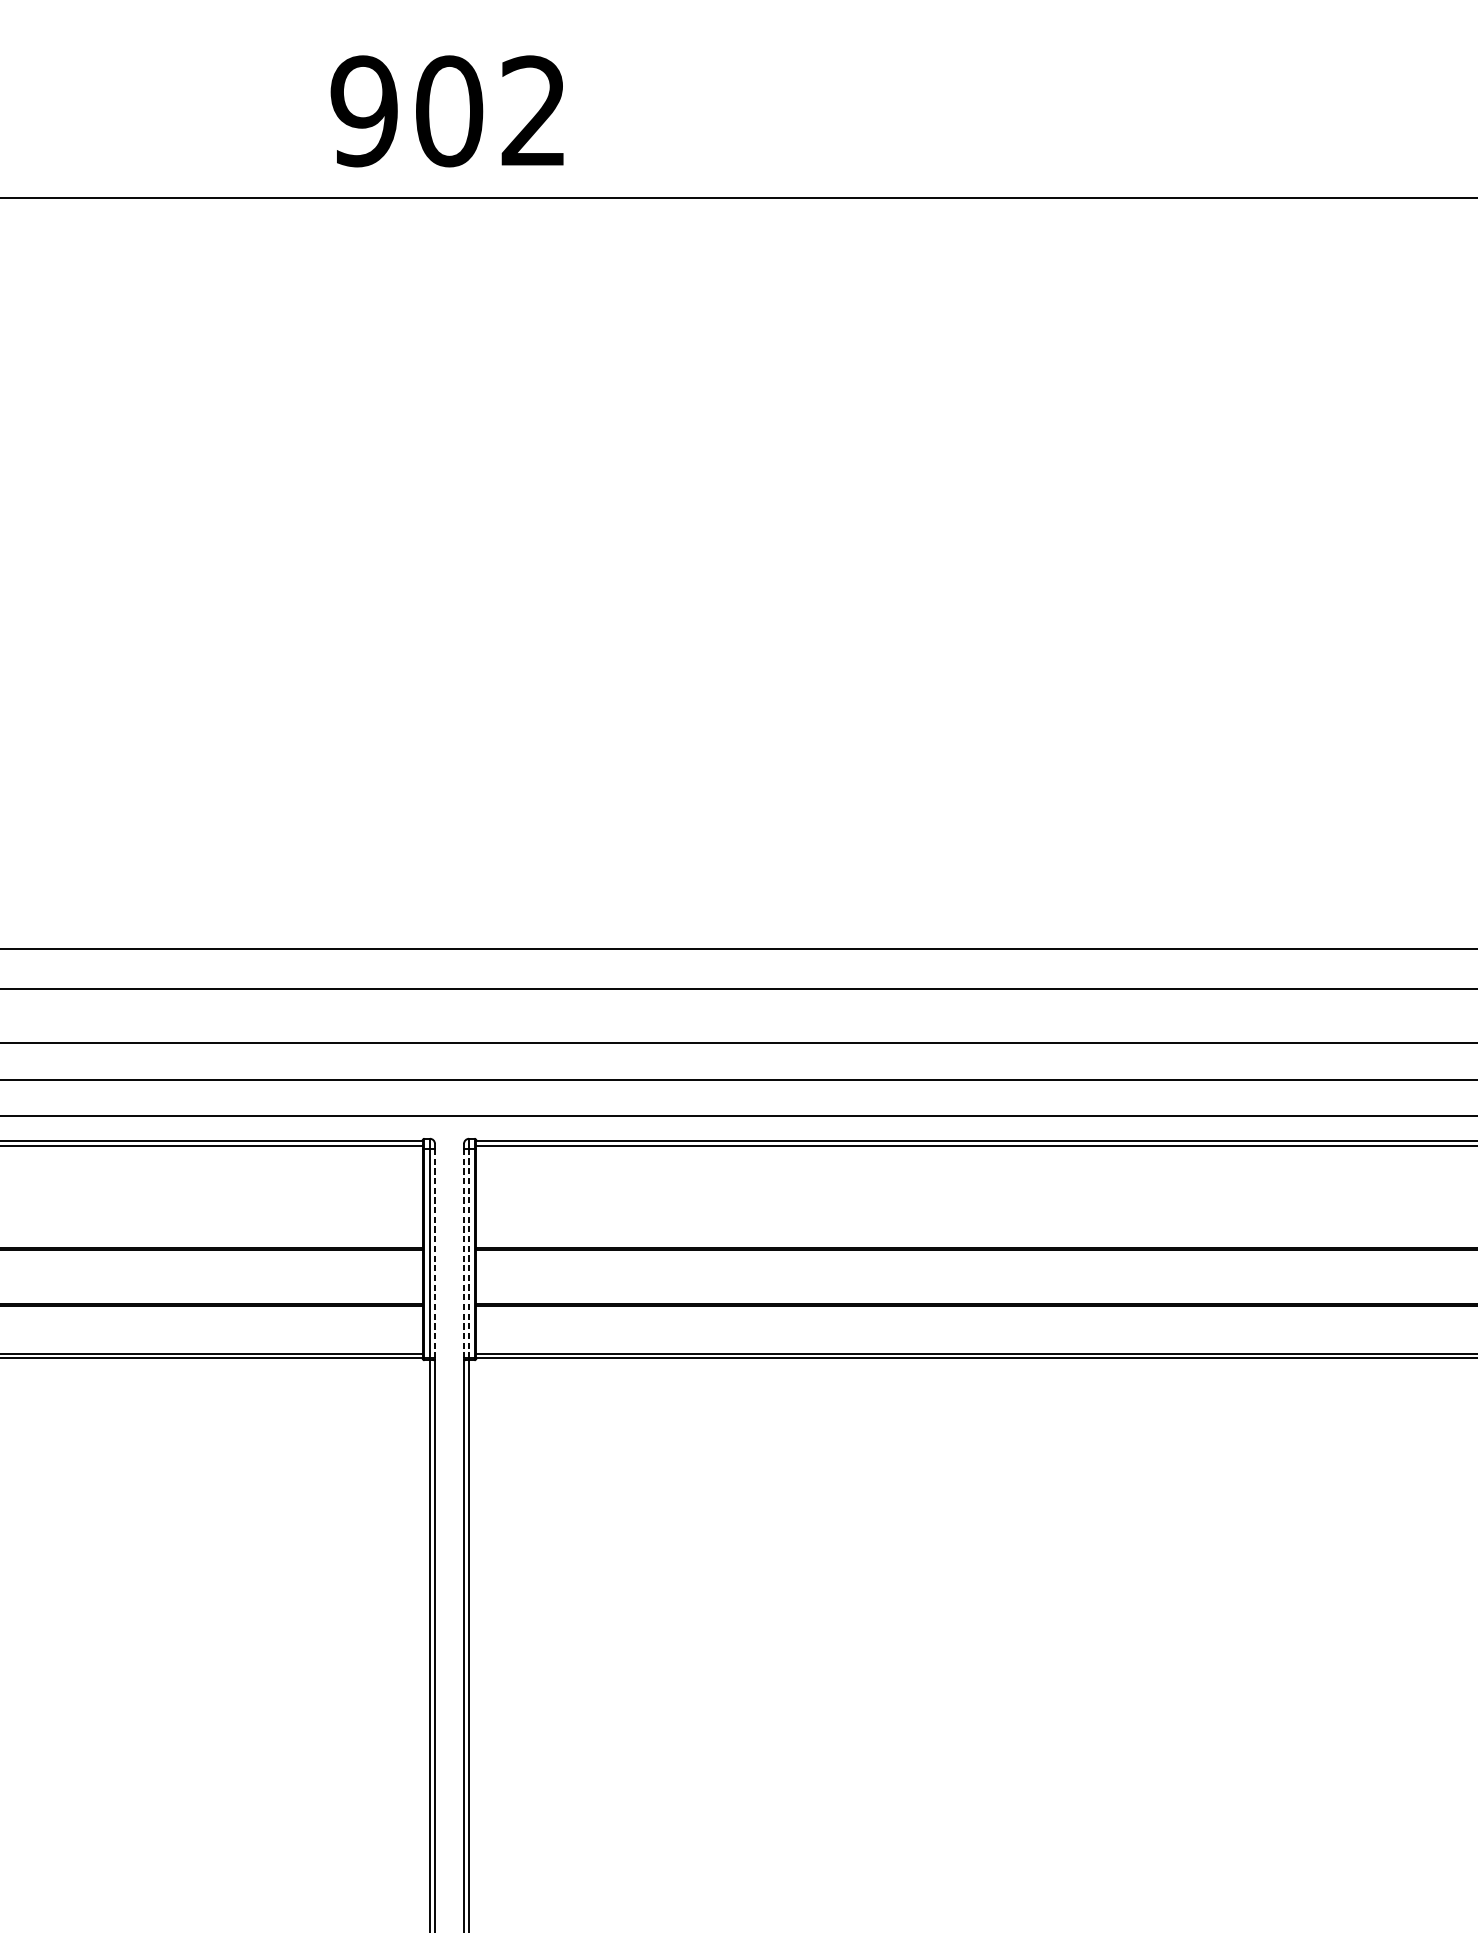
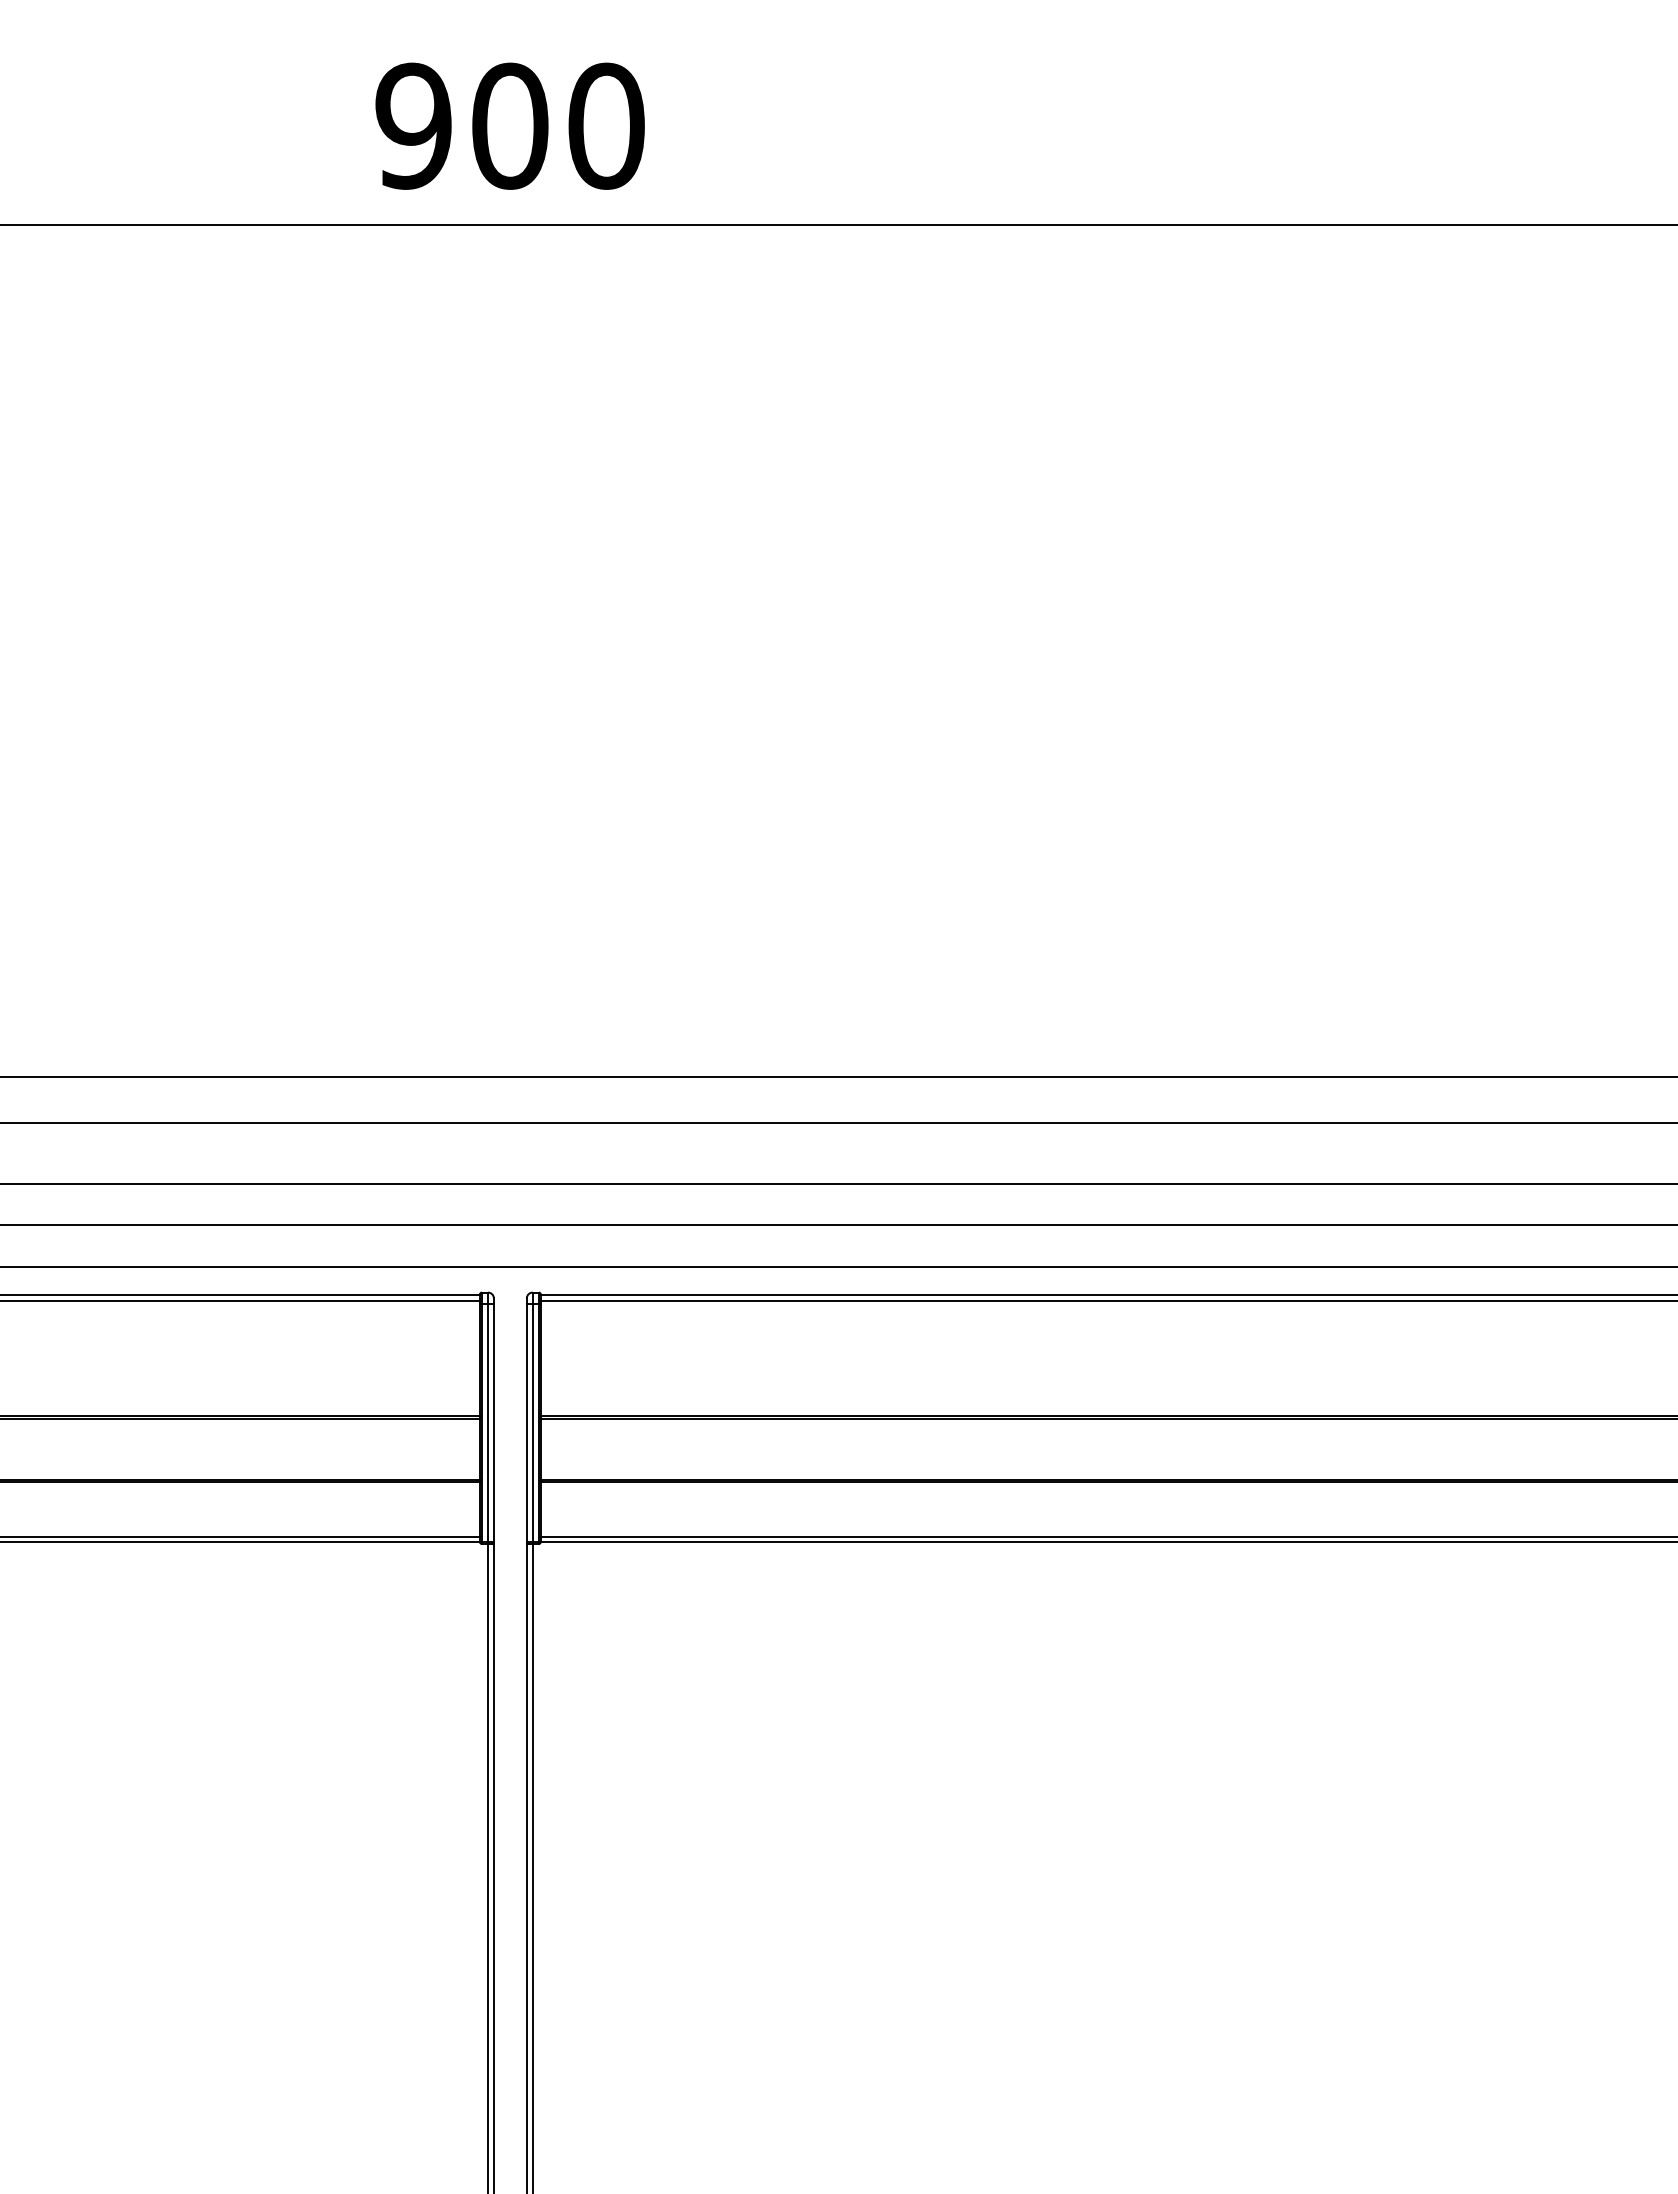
text: (534, 110) -> (606, 125), 902 -> 900
line: (434, 1254) -> (493, 1423), dashed -> solid
line: (463, 1254) -> (526, 1423), dashed -> solid
line: (469, 1254) -> (532, 1423), dashed -> solid

